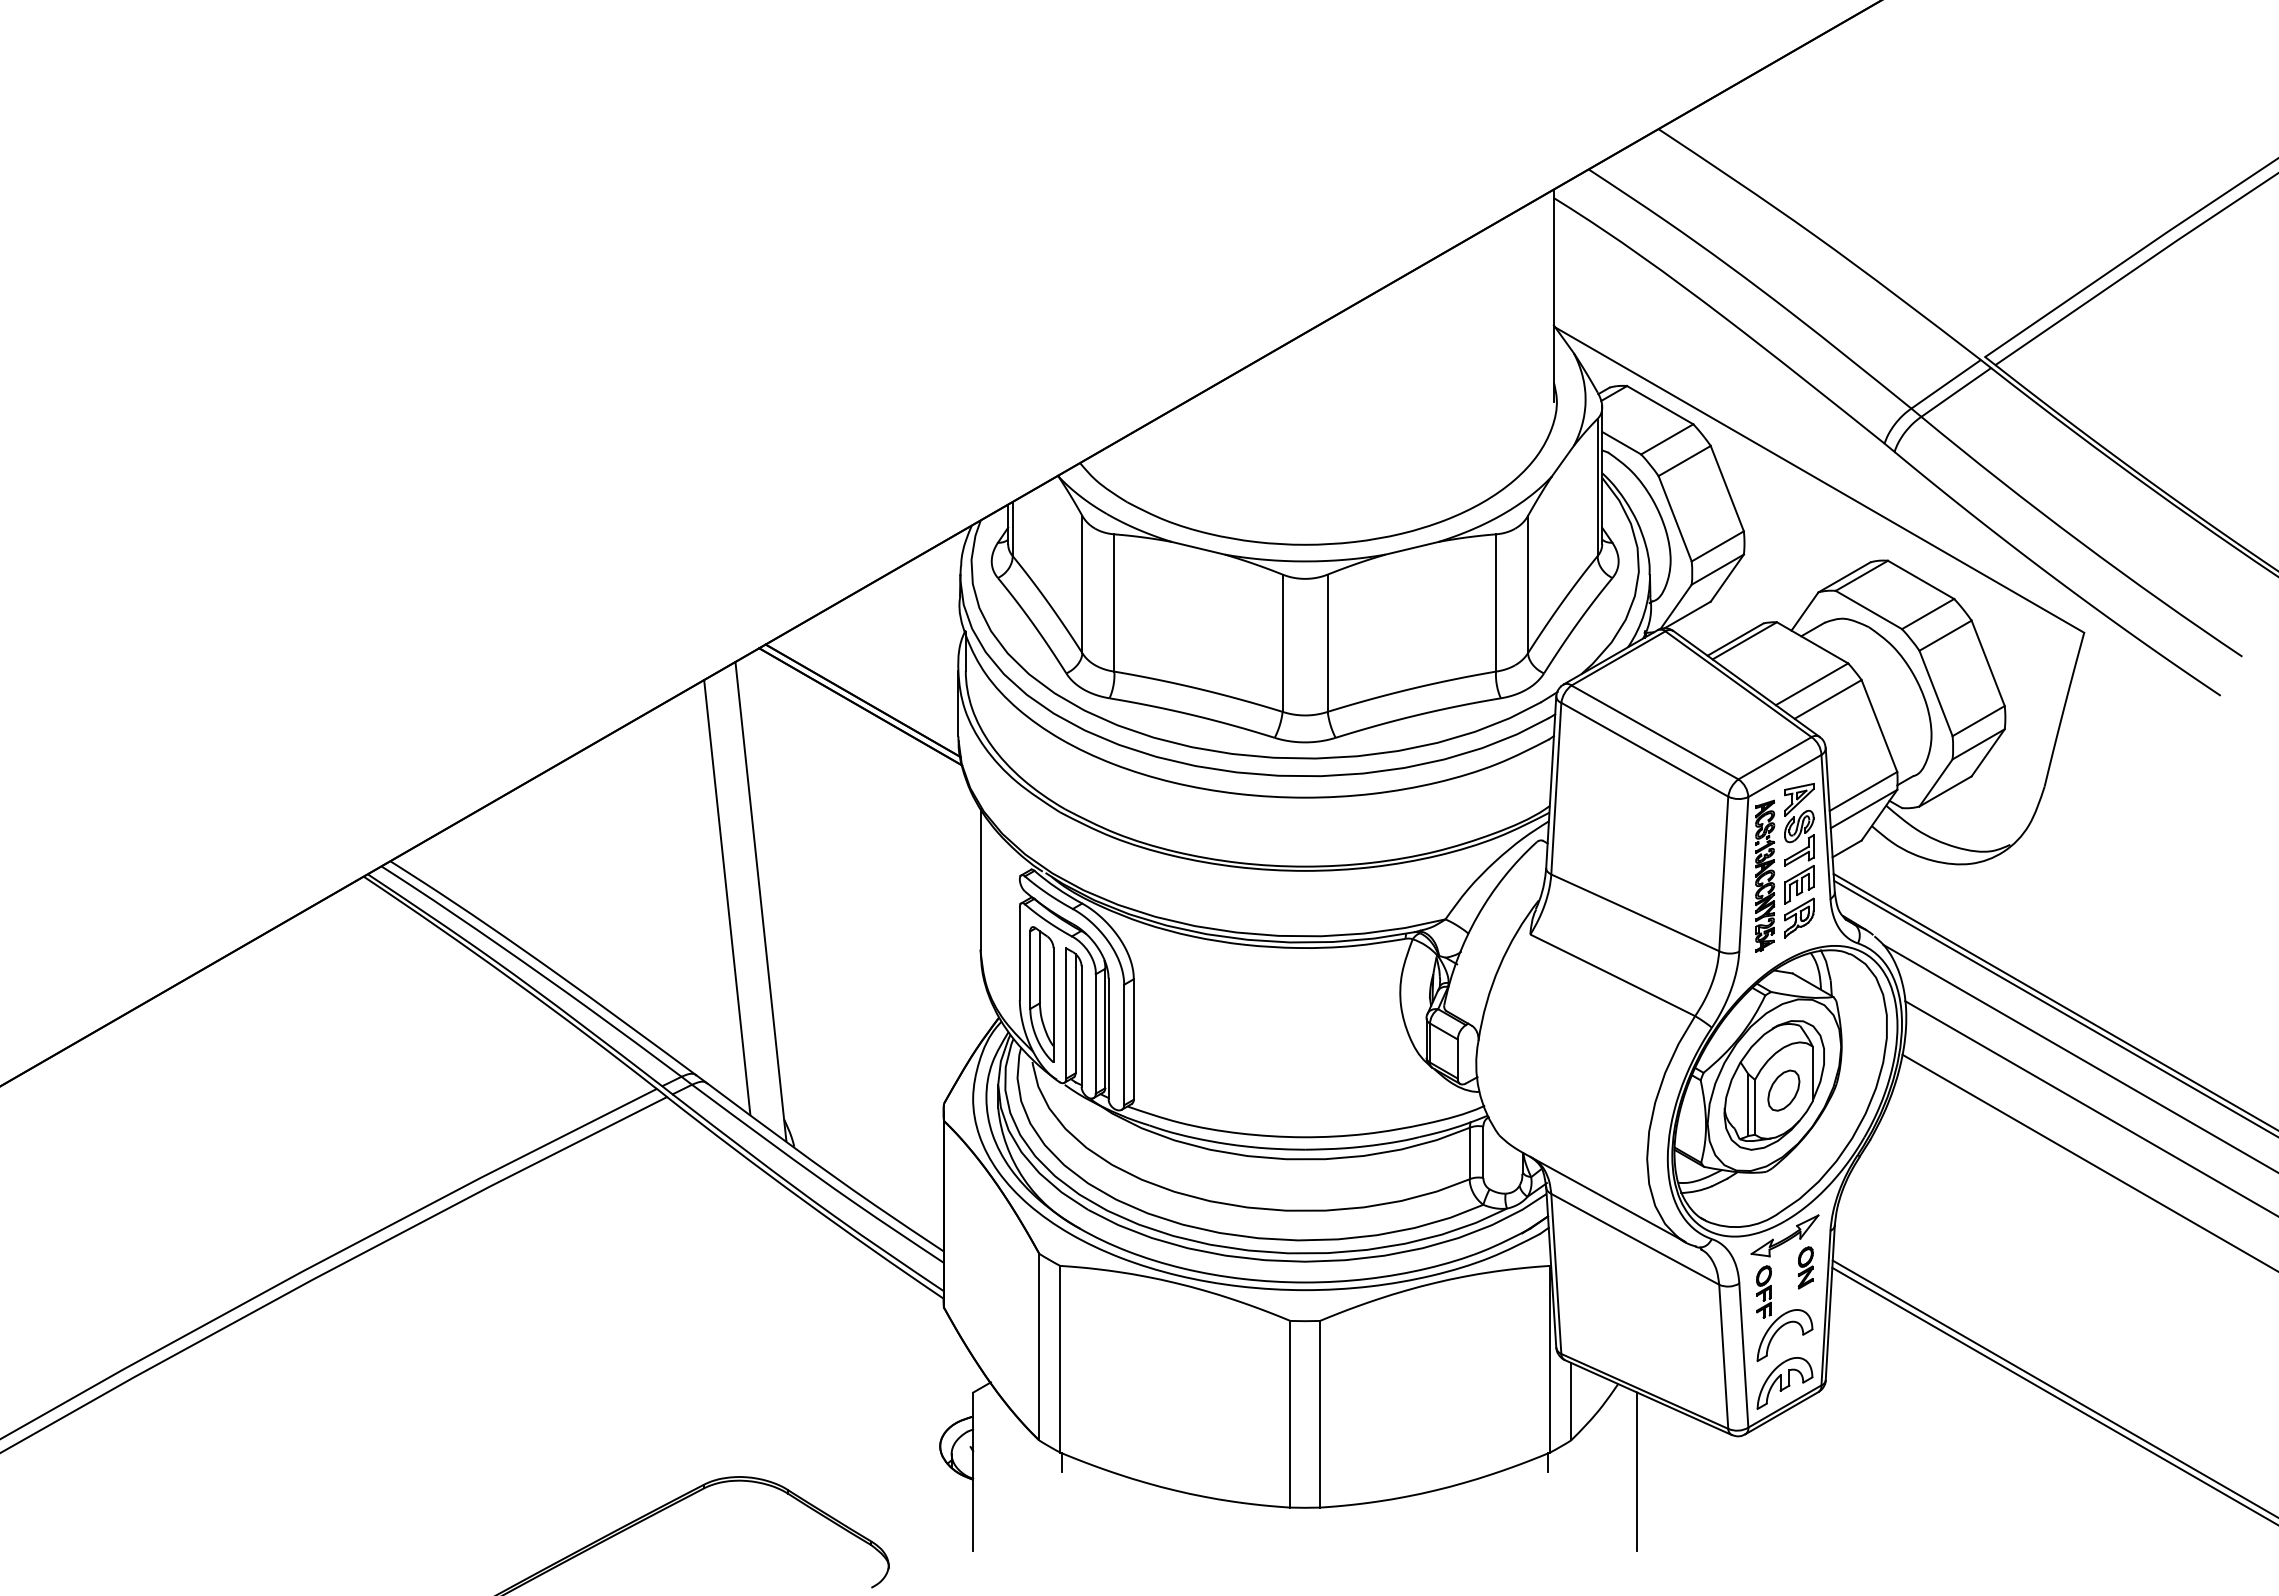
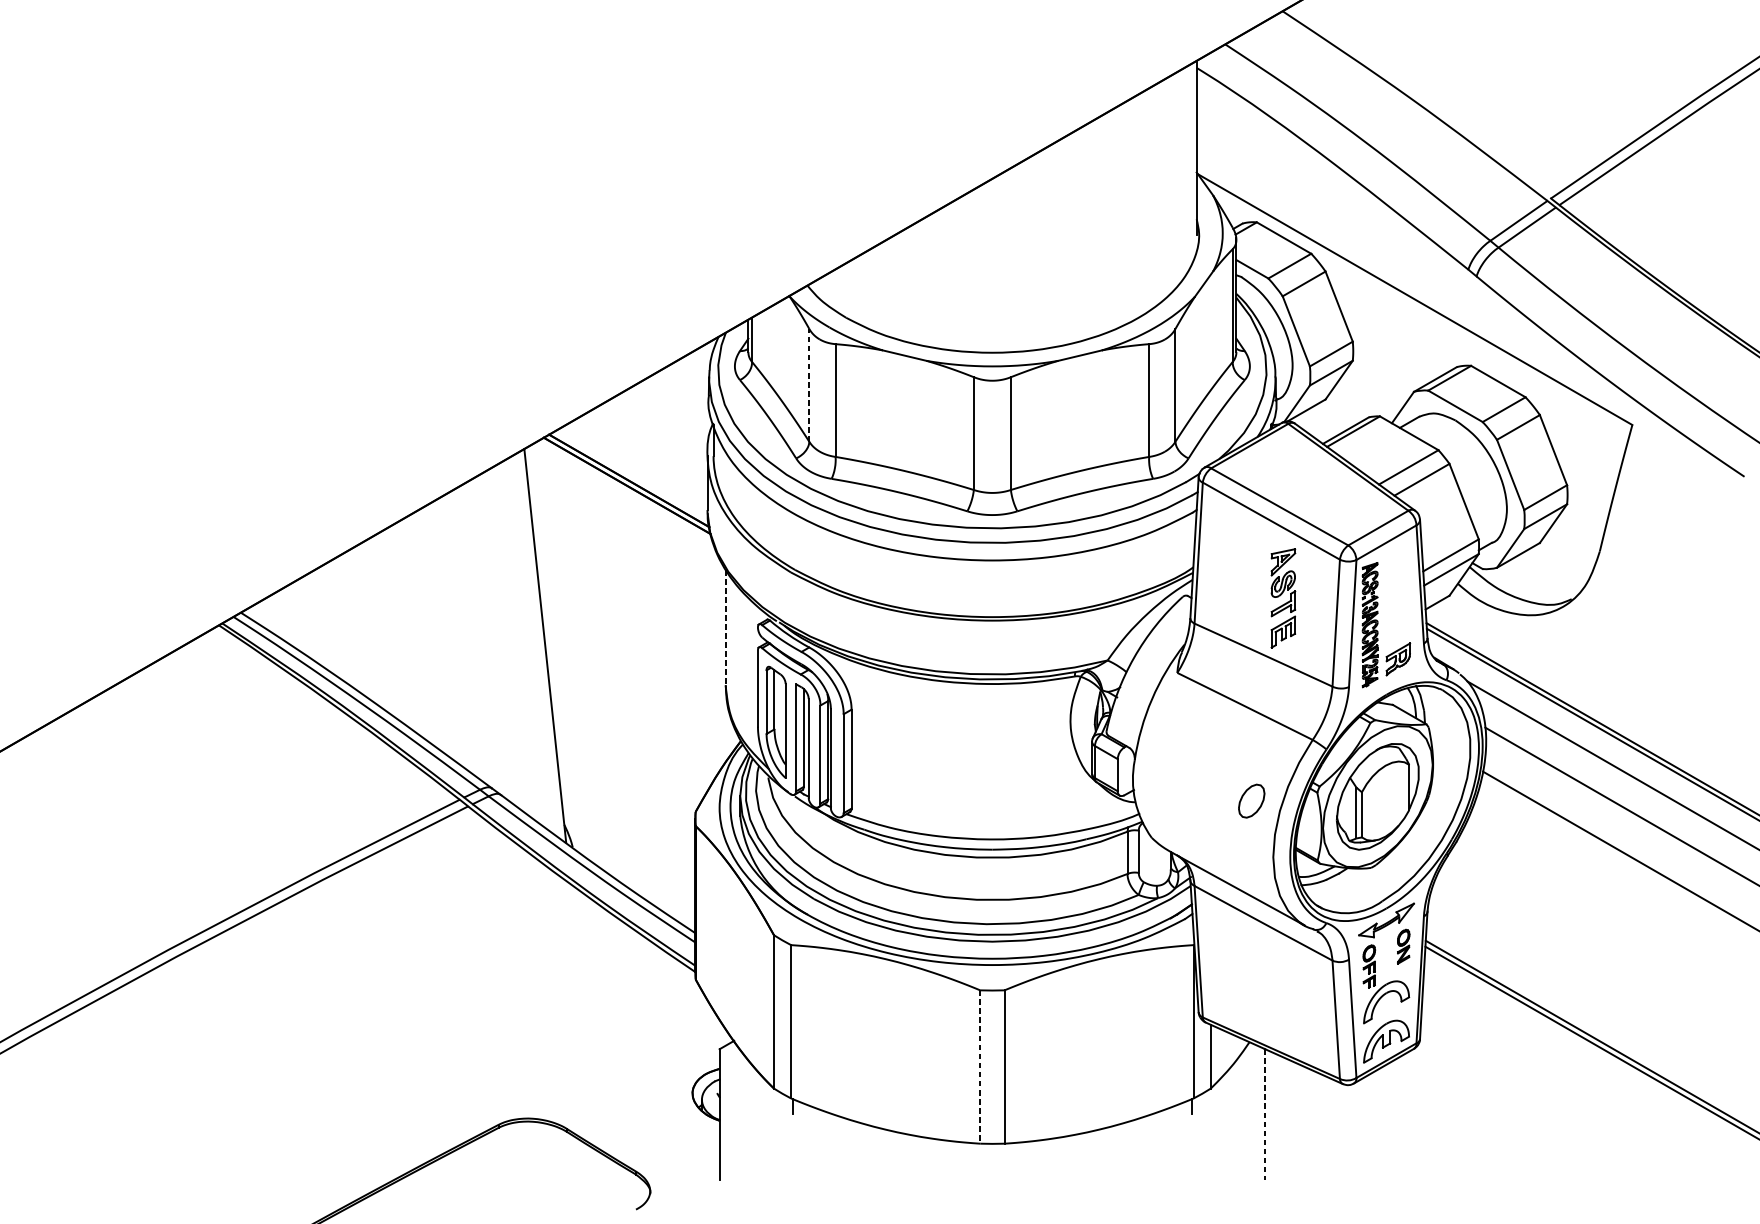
line: (1082, 584) -> (809, 385), solid -> dashed
part: (1799, 843) -> (1283, 598), moved
line: (980, 879) -> (725, 627), solid -> dashed
line: (727, 896) -> (517, 641), removed
part: (1783, 1090) -> (1251, 801), moved
line: (1290, 1414) -> (980, 1067), solid -> dashed
line: (1637, 1472) -> (1265, 1114), solid -> dashed

